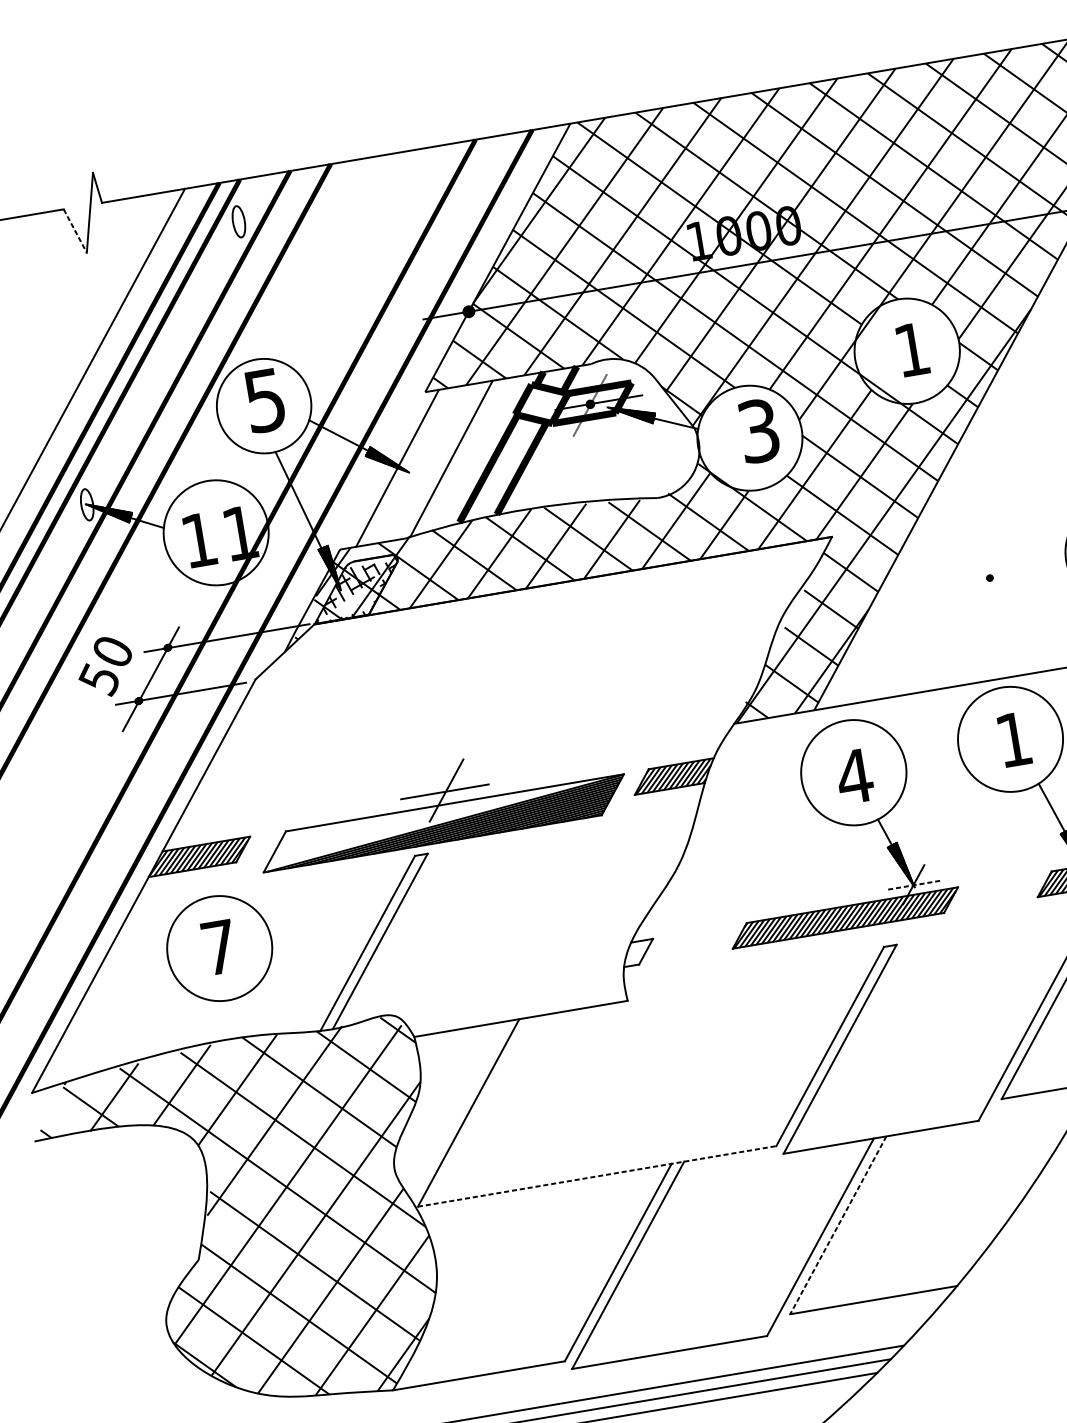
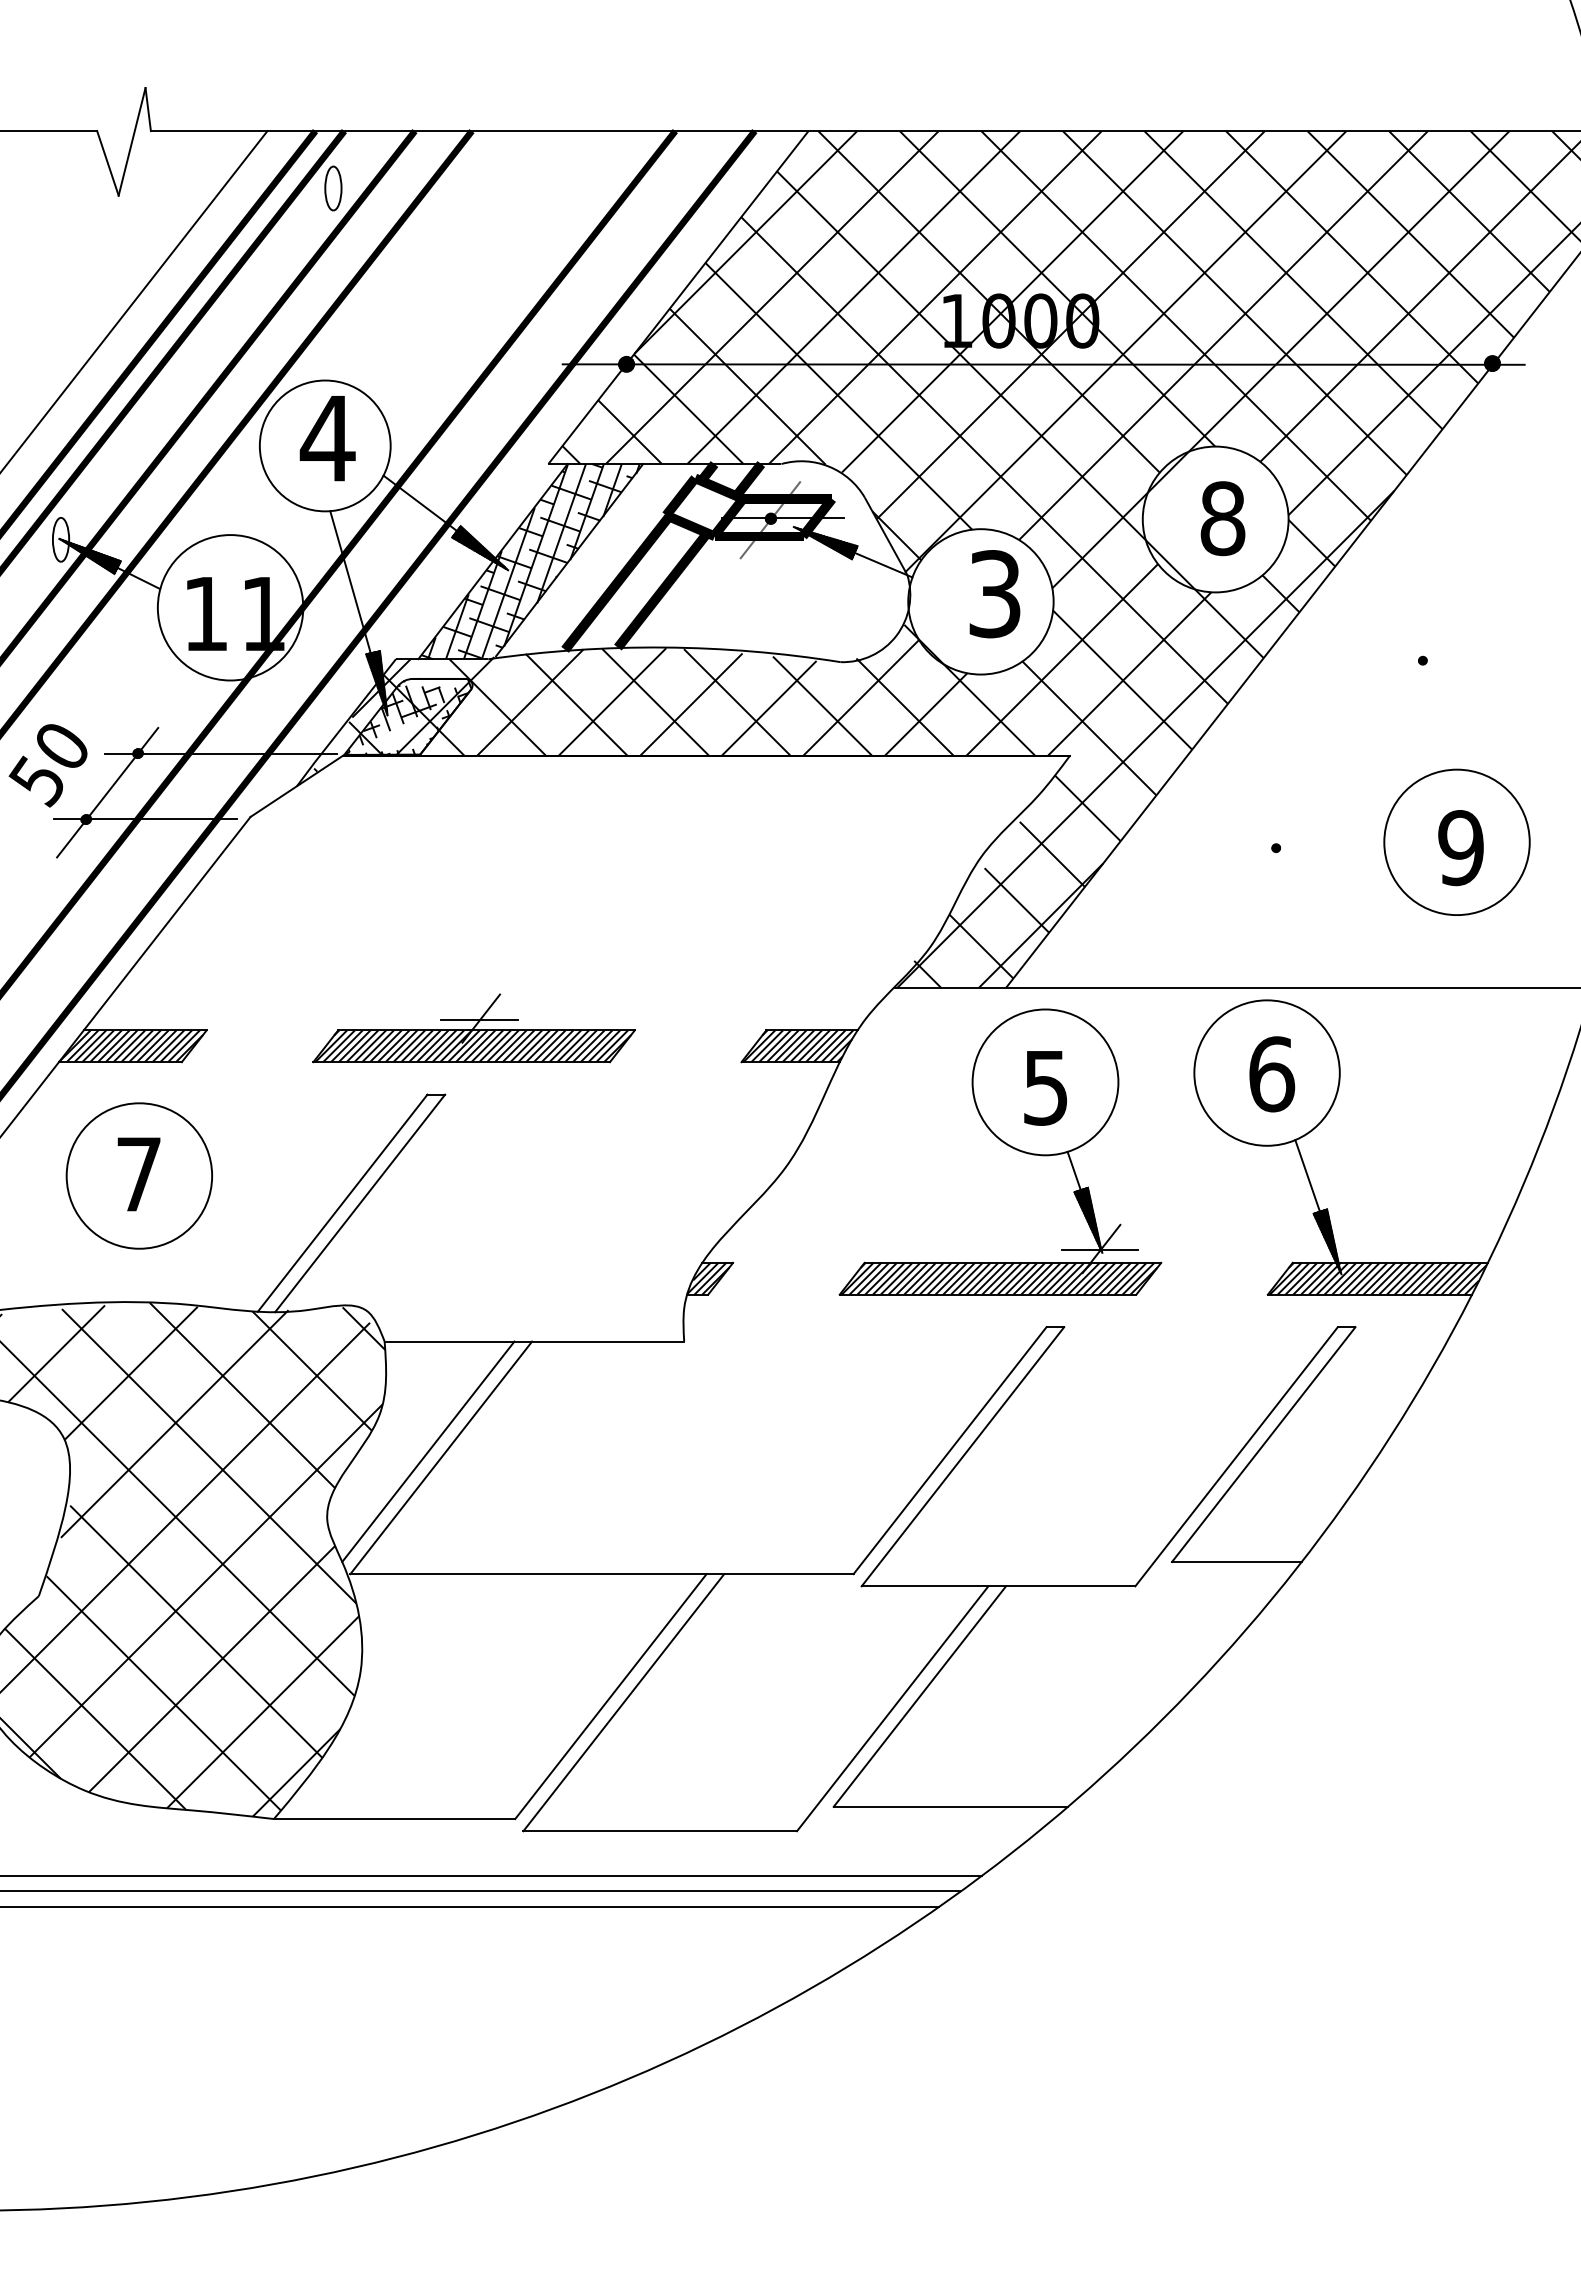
line: (75, 231) -> (108, 163), dashed -> solid
text: (911, 349) -> (1222, 518), 1 -> 8
text: (264, 401) -> (327, 439), 5 -> 4
hatch: (424, 463) -> (530, 561), added
text: (1014, 739) -> (1272, 1074), 1 -> 6
text: (854, 777) -> (1045, 1088), 4 -> 5
part: (439, 803) -> (473, 1028), size x0.62
line: (912, 885) -> (1099, 1249), dashed -> solid
hatch: (637, 953) -> (708, 1278), added
line: (458, 1109) -> (428, 1451), added
line: (596, 1176) -> (601, 1574), dashed -> solid
line: (838, 1225) -> (919, 1696), dashed -> solid

